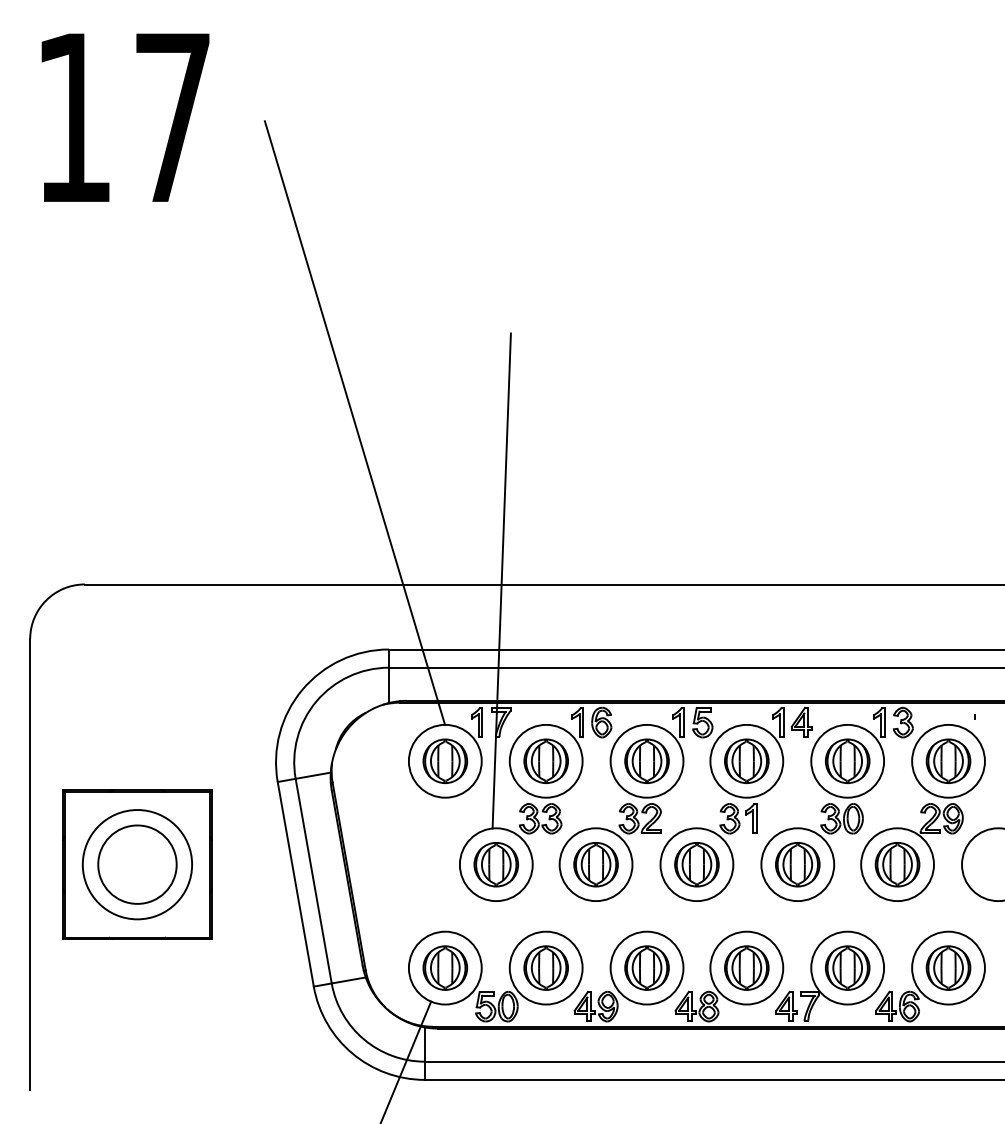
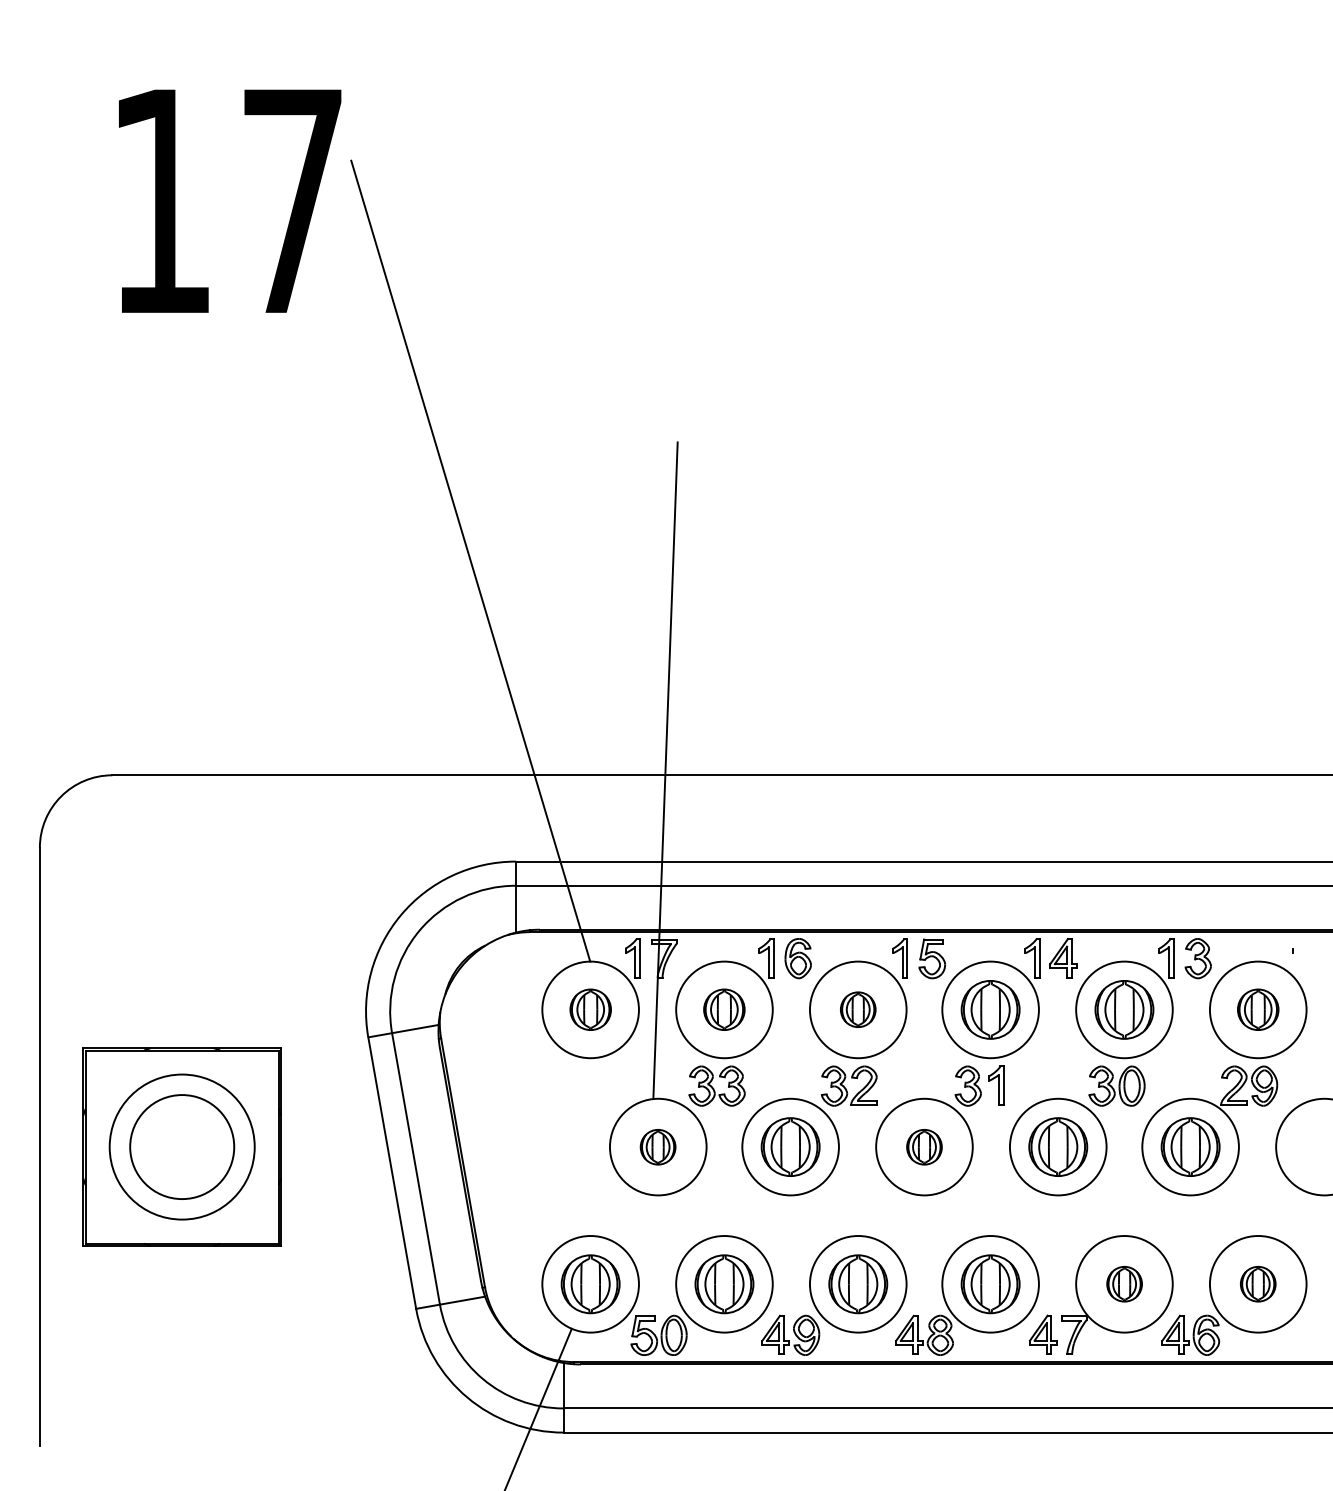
text: (125, 117) -> (230, 200), moved
part: (445, 760) -> (590, 1008), size x0.7
part: (545, 760) -> (723, 1008), size x0.7
part: (646, 760) -> (857, 1008), size x0.6
part: (948, 760) -> (1258, 1008), size x0.7
part: (495, 864) -> (657, 1146), size x0.6
part: (696, 864) -> (923, 1146), size x0.6
part: (847, 967) -> (1124, 1283), size x0.6
part: (948, 967) -> (1258, 1283), size x0.6

